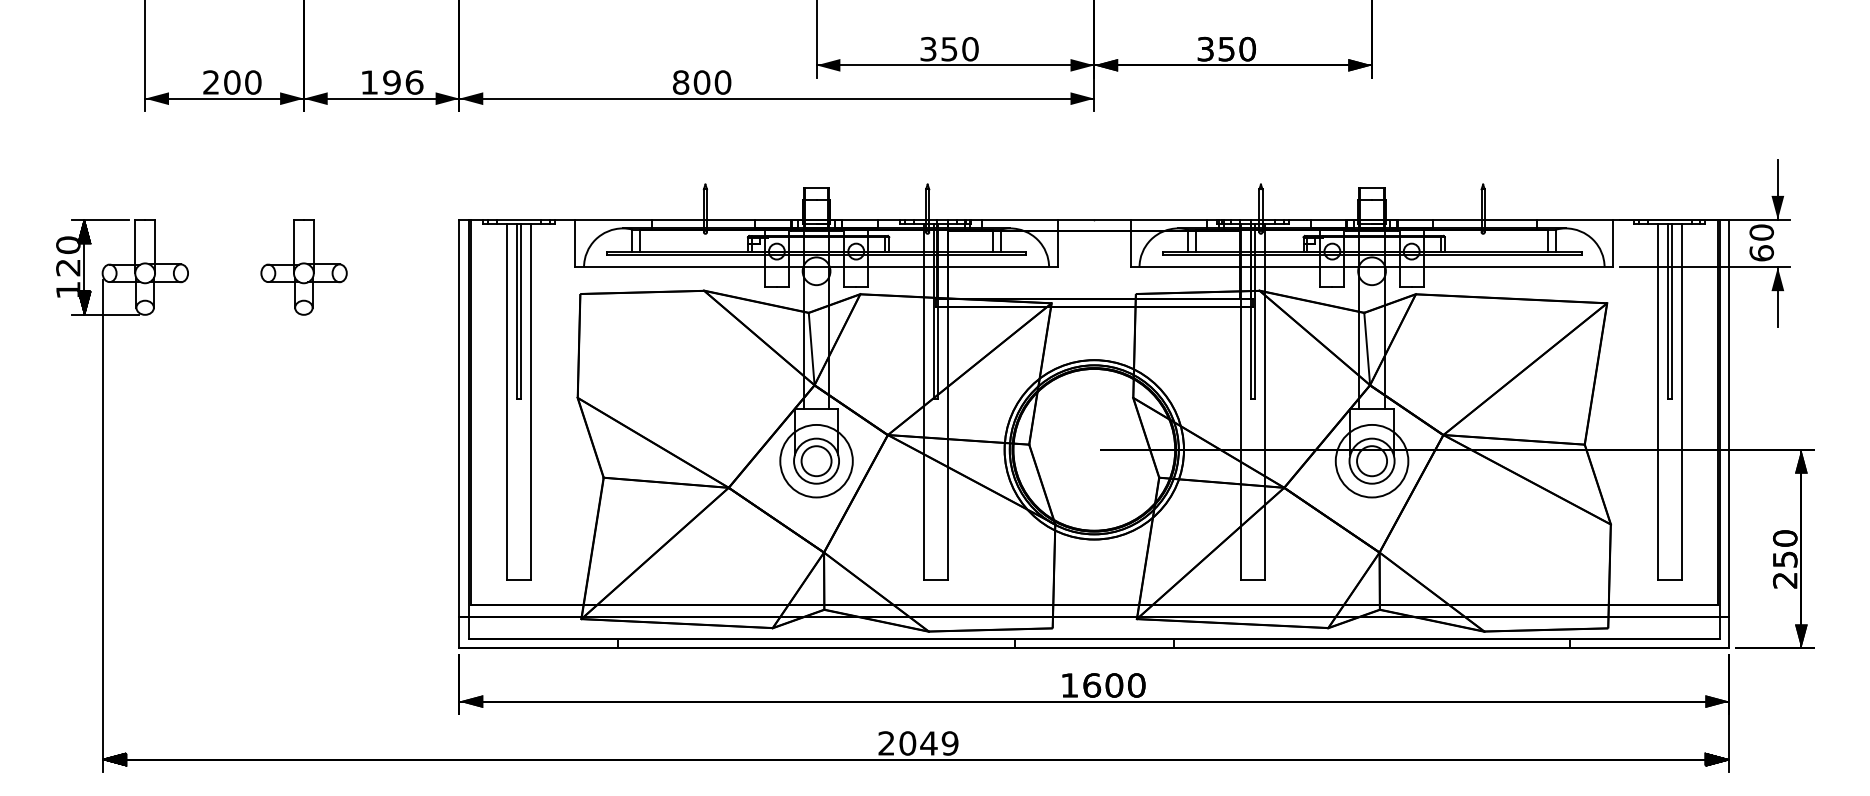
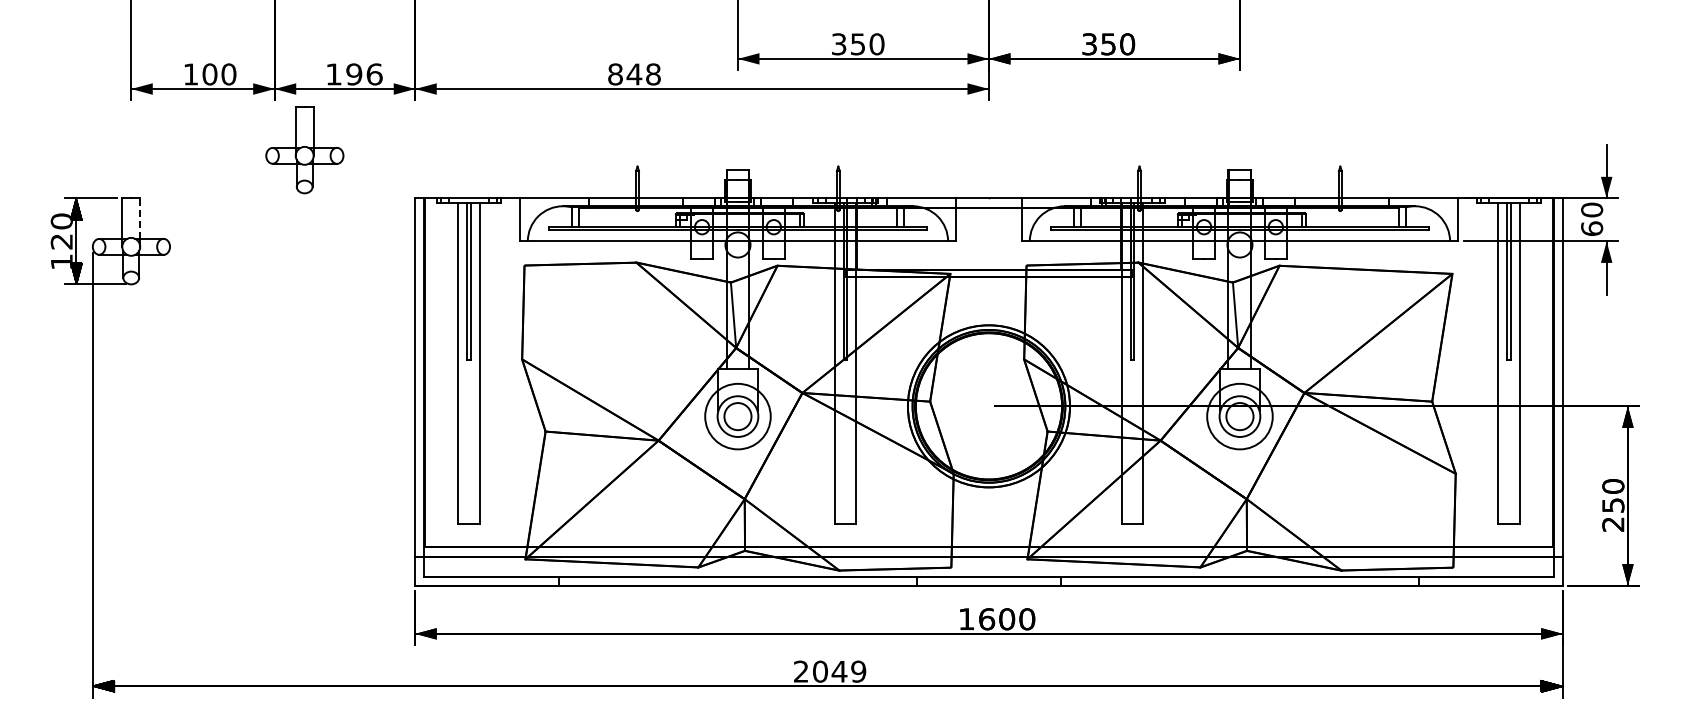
text: (210, 82) -> (190, 74), 200 -> 100
text: (712, 82) -> (643, 74), 800 -> 848
line: (155, 241) -> (140, 218), solid -> dashed
part: (303, 267) -> (304, 150), moved

